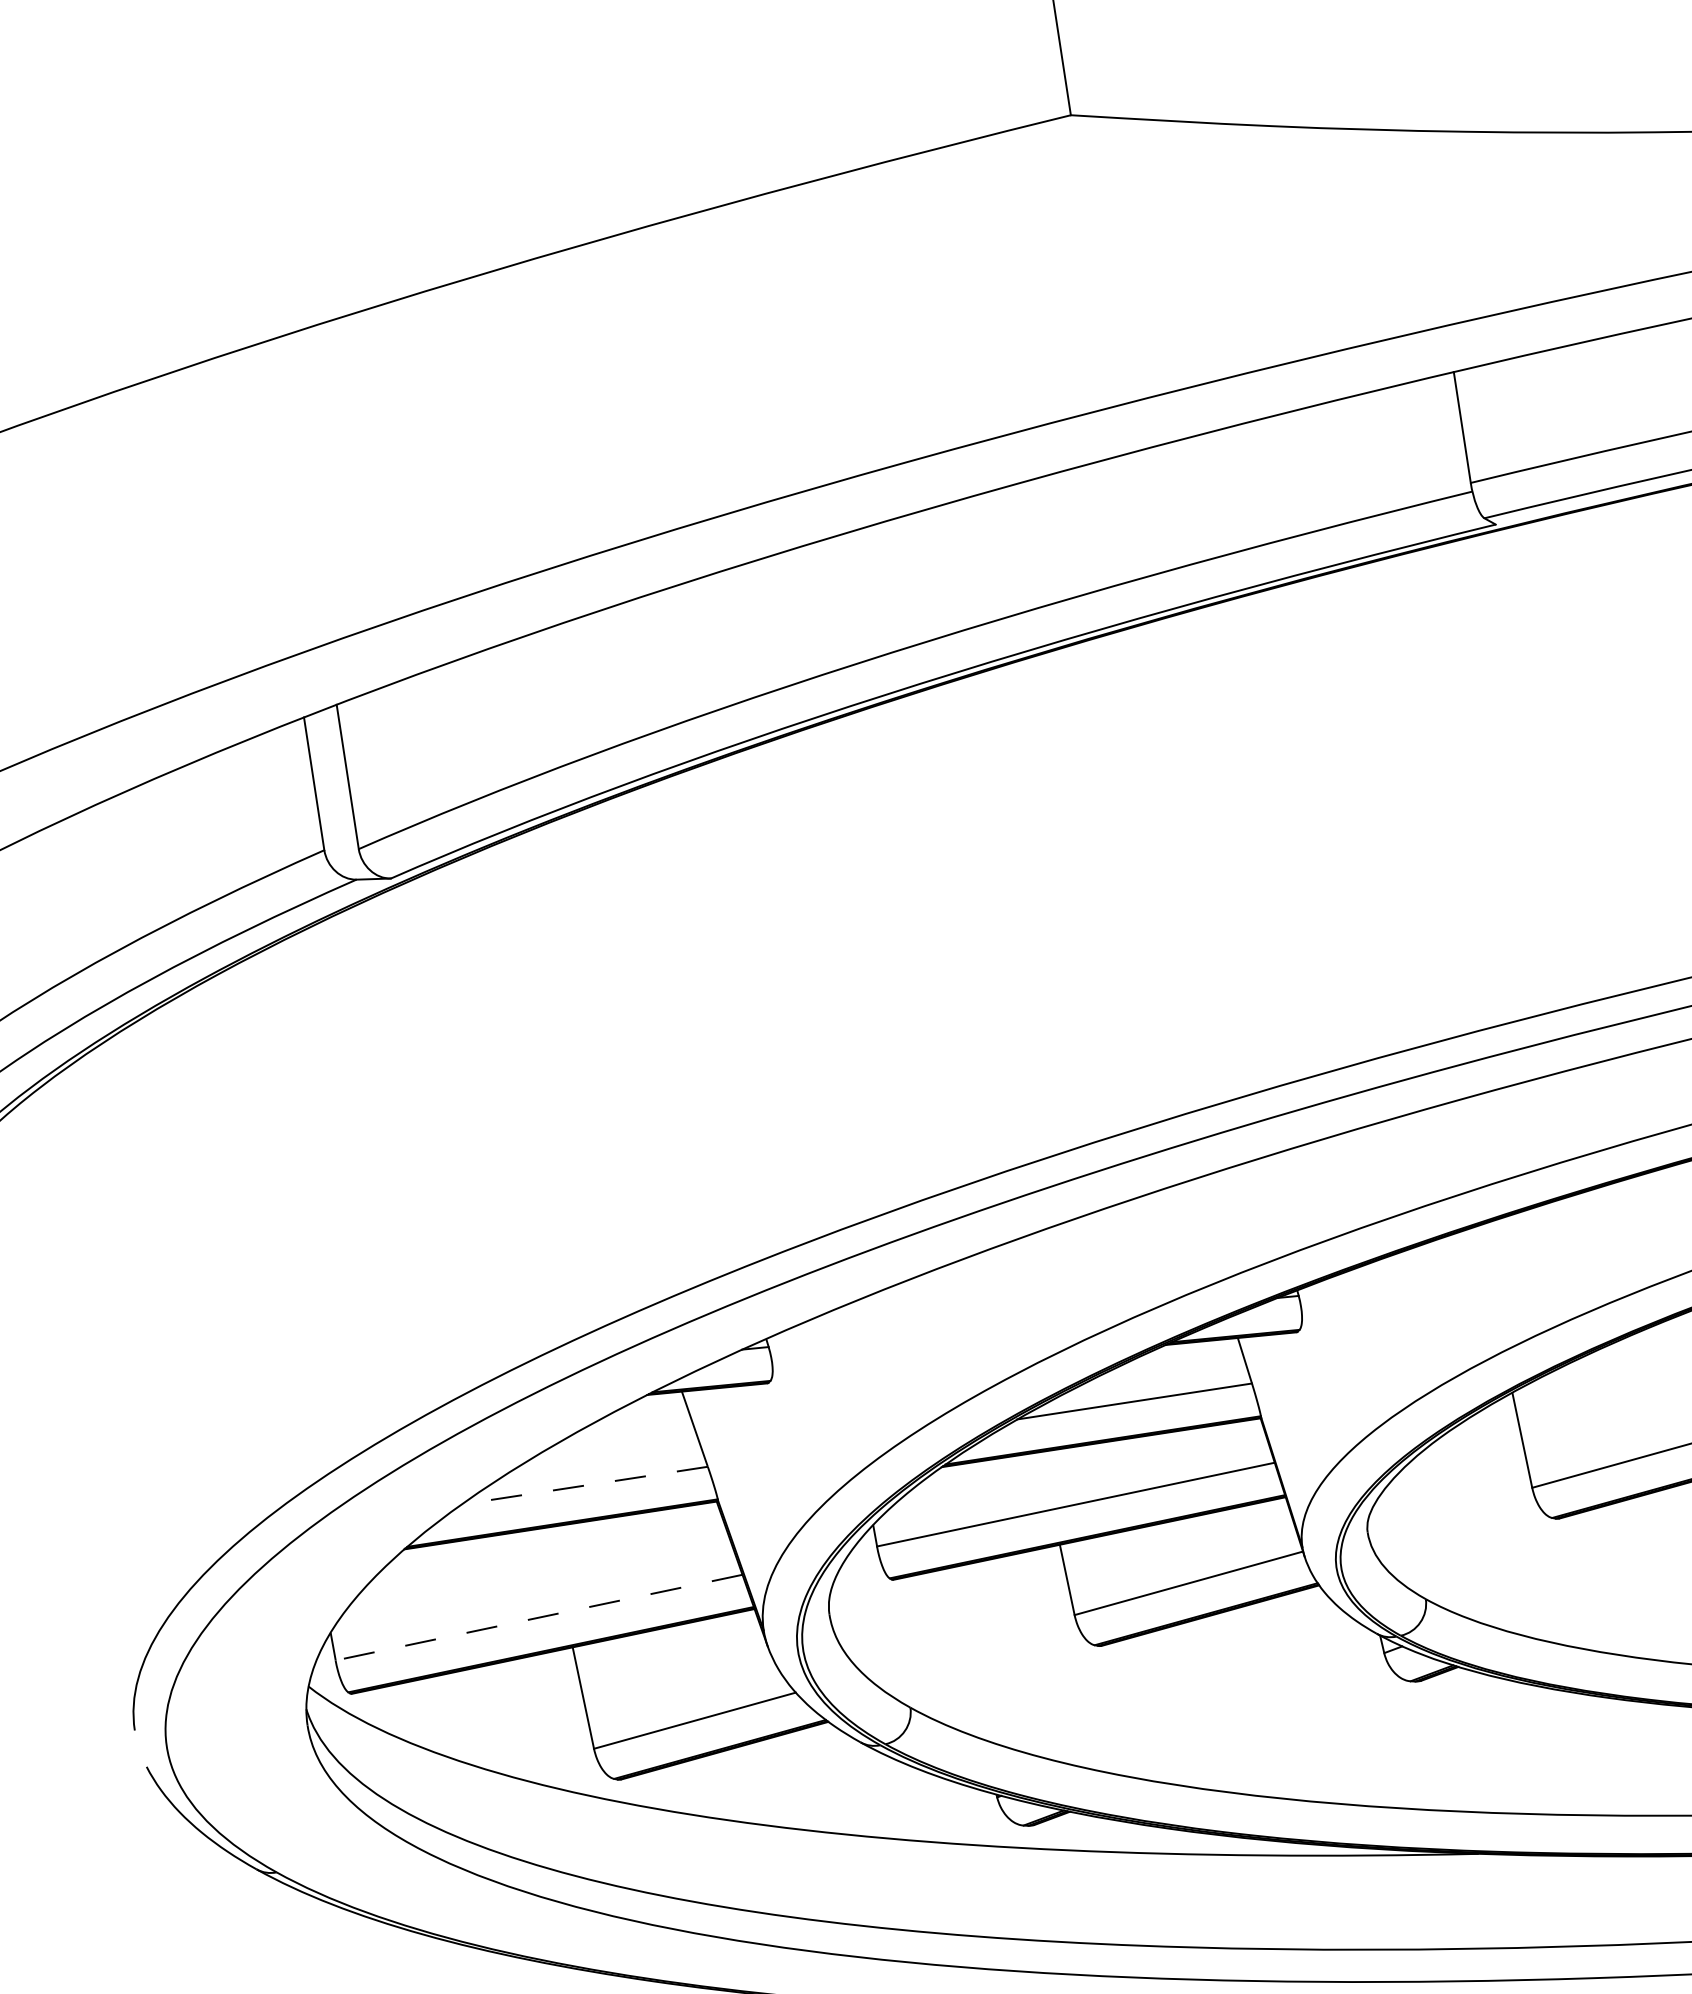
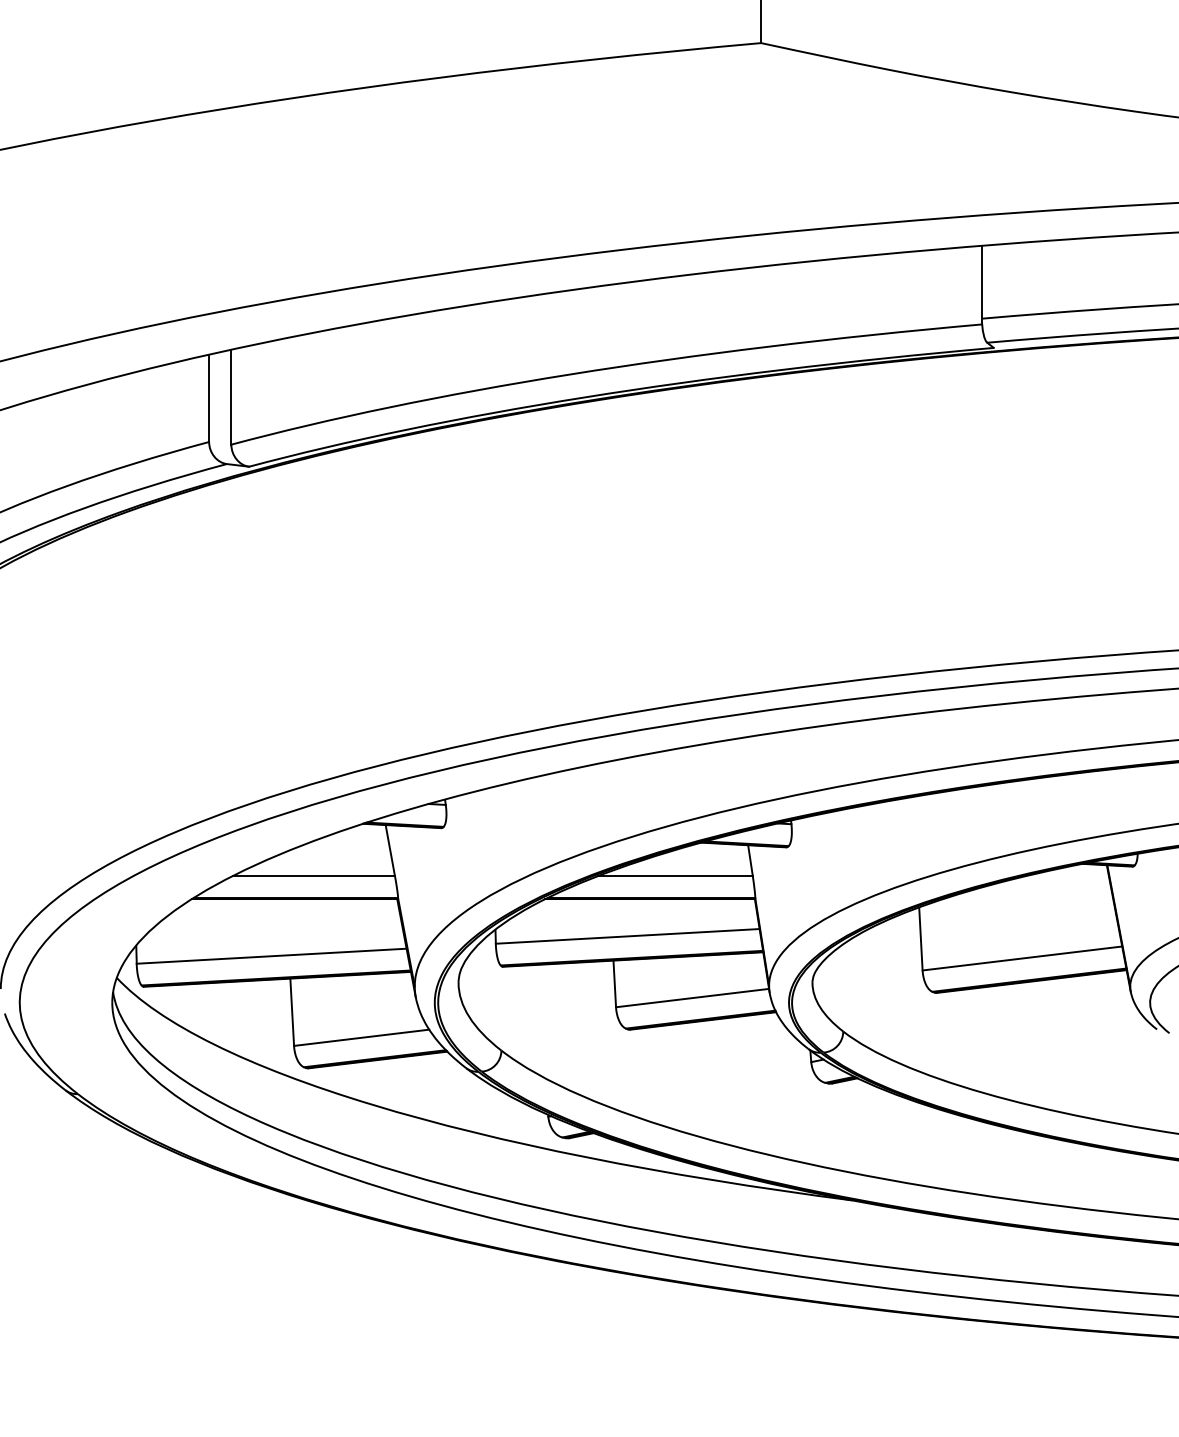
line: (583, 1485) -> (313, 875), dashed -> solid
line: (538, 1618) -> (271, 956), dashed -> solid

